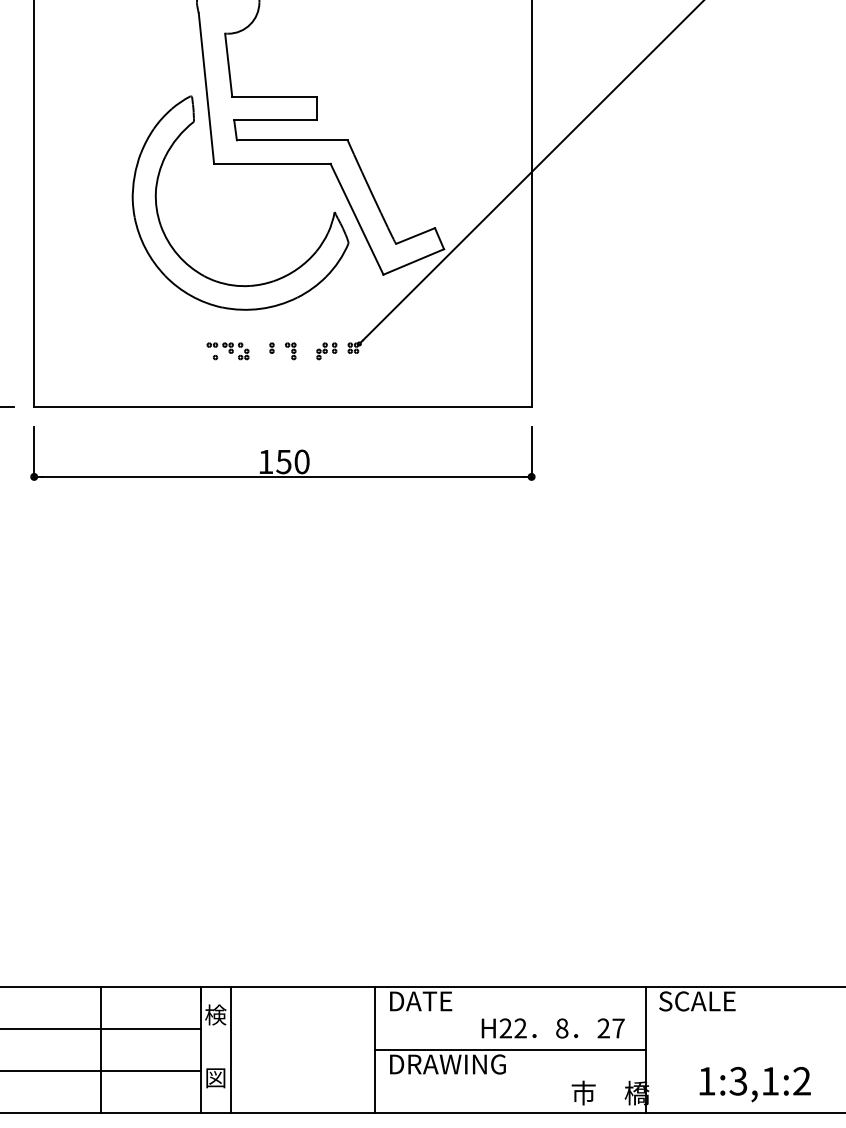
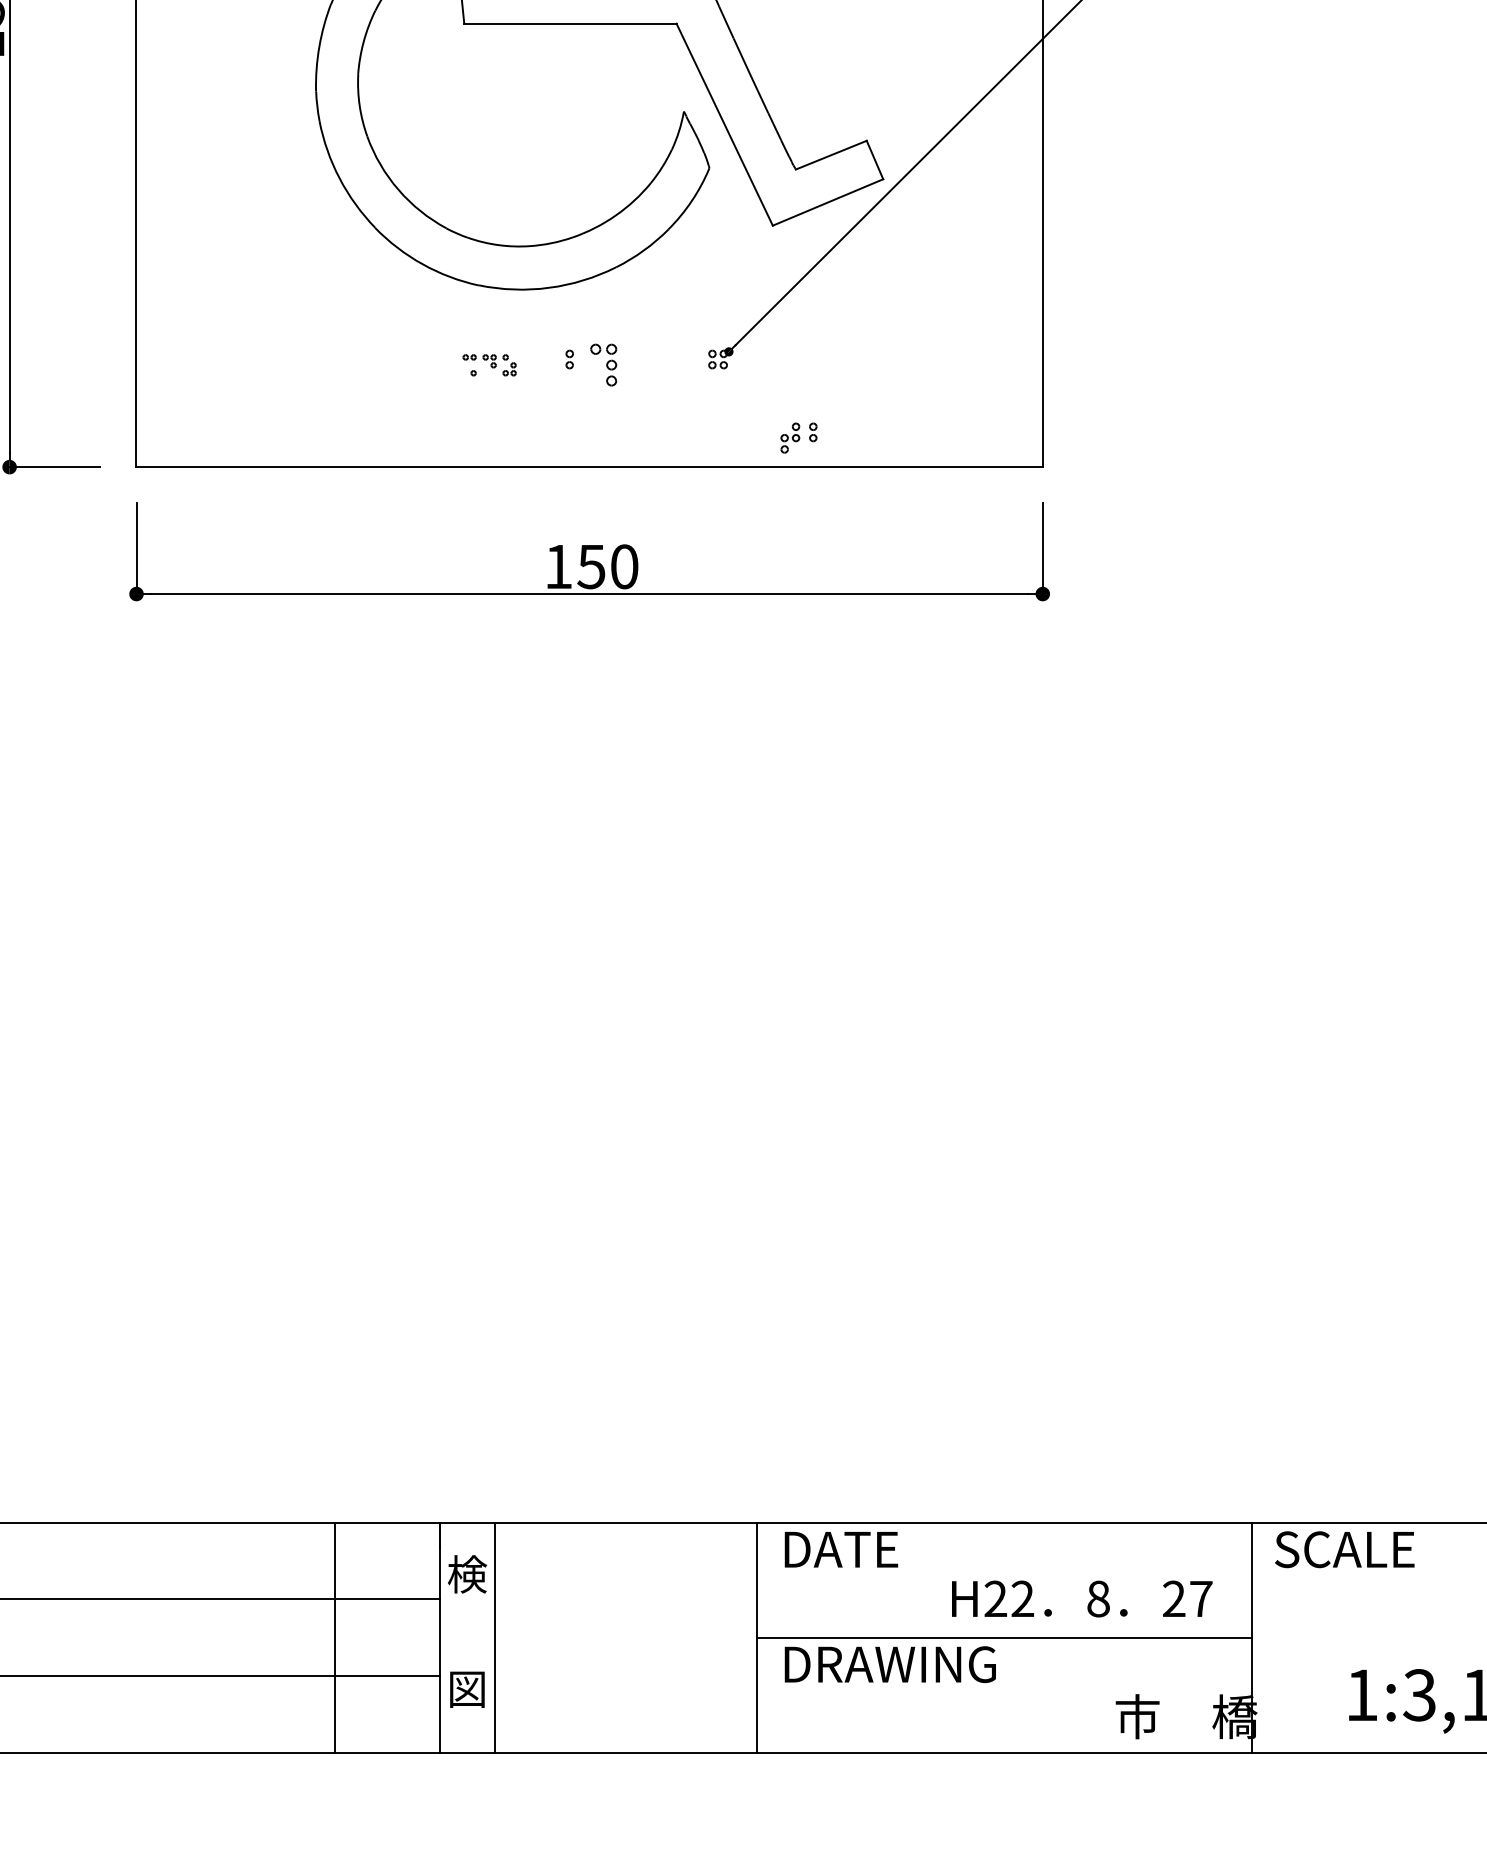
part: (227, 351) -> (488, 365), size x0.7
part: (290, 351) -> (603, 365), size x1.4
part: (326, 351) -> (798, 438), moved
line: (101, 1049) -> (335, 1637), moved

